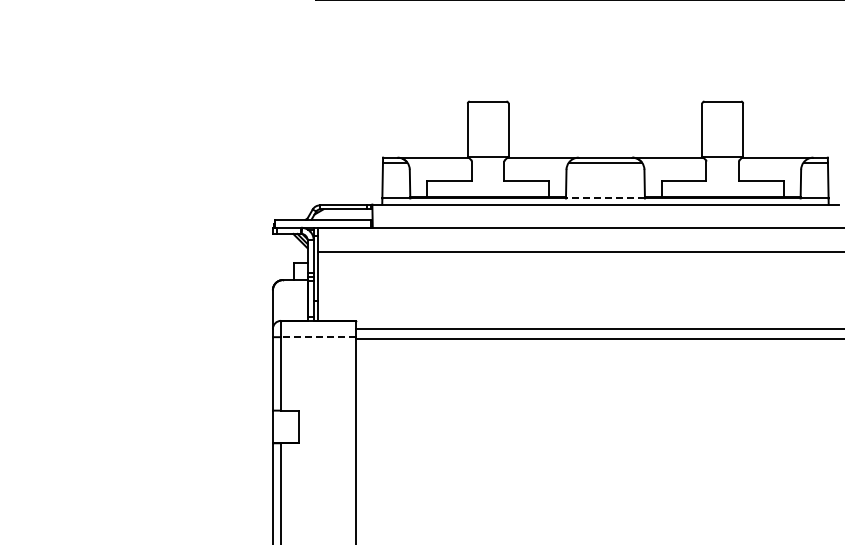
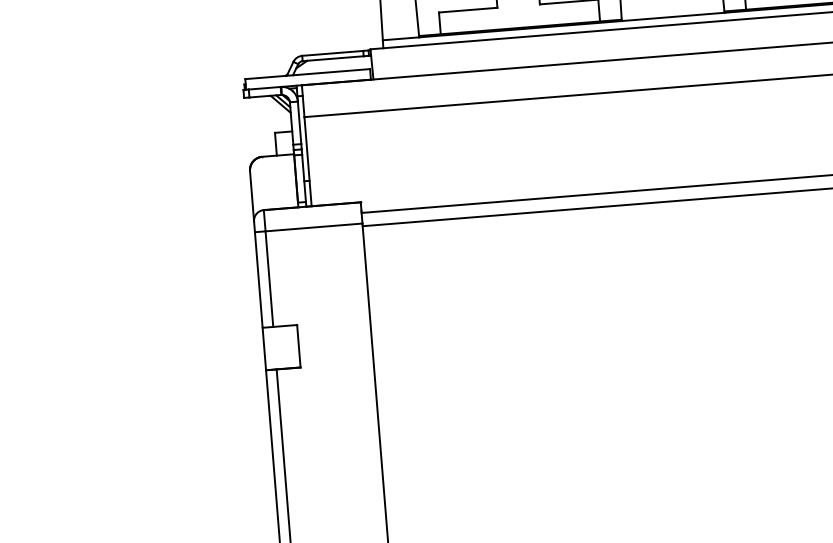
line: (604, 198) -> (671, 17), dashed -> solid
line: (317, 337) -> (313, 227), dashed -> solid

